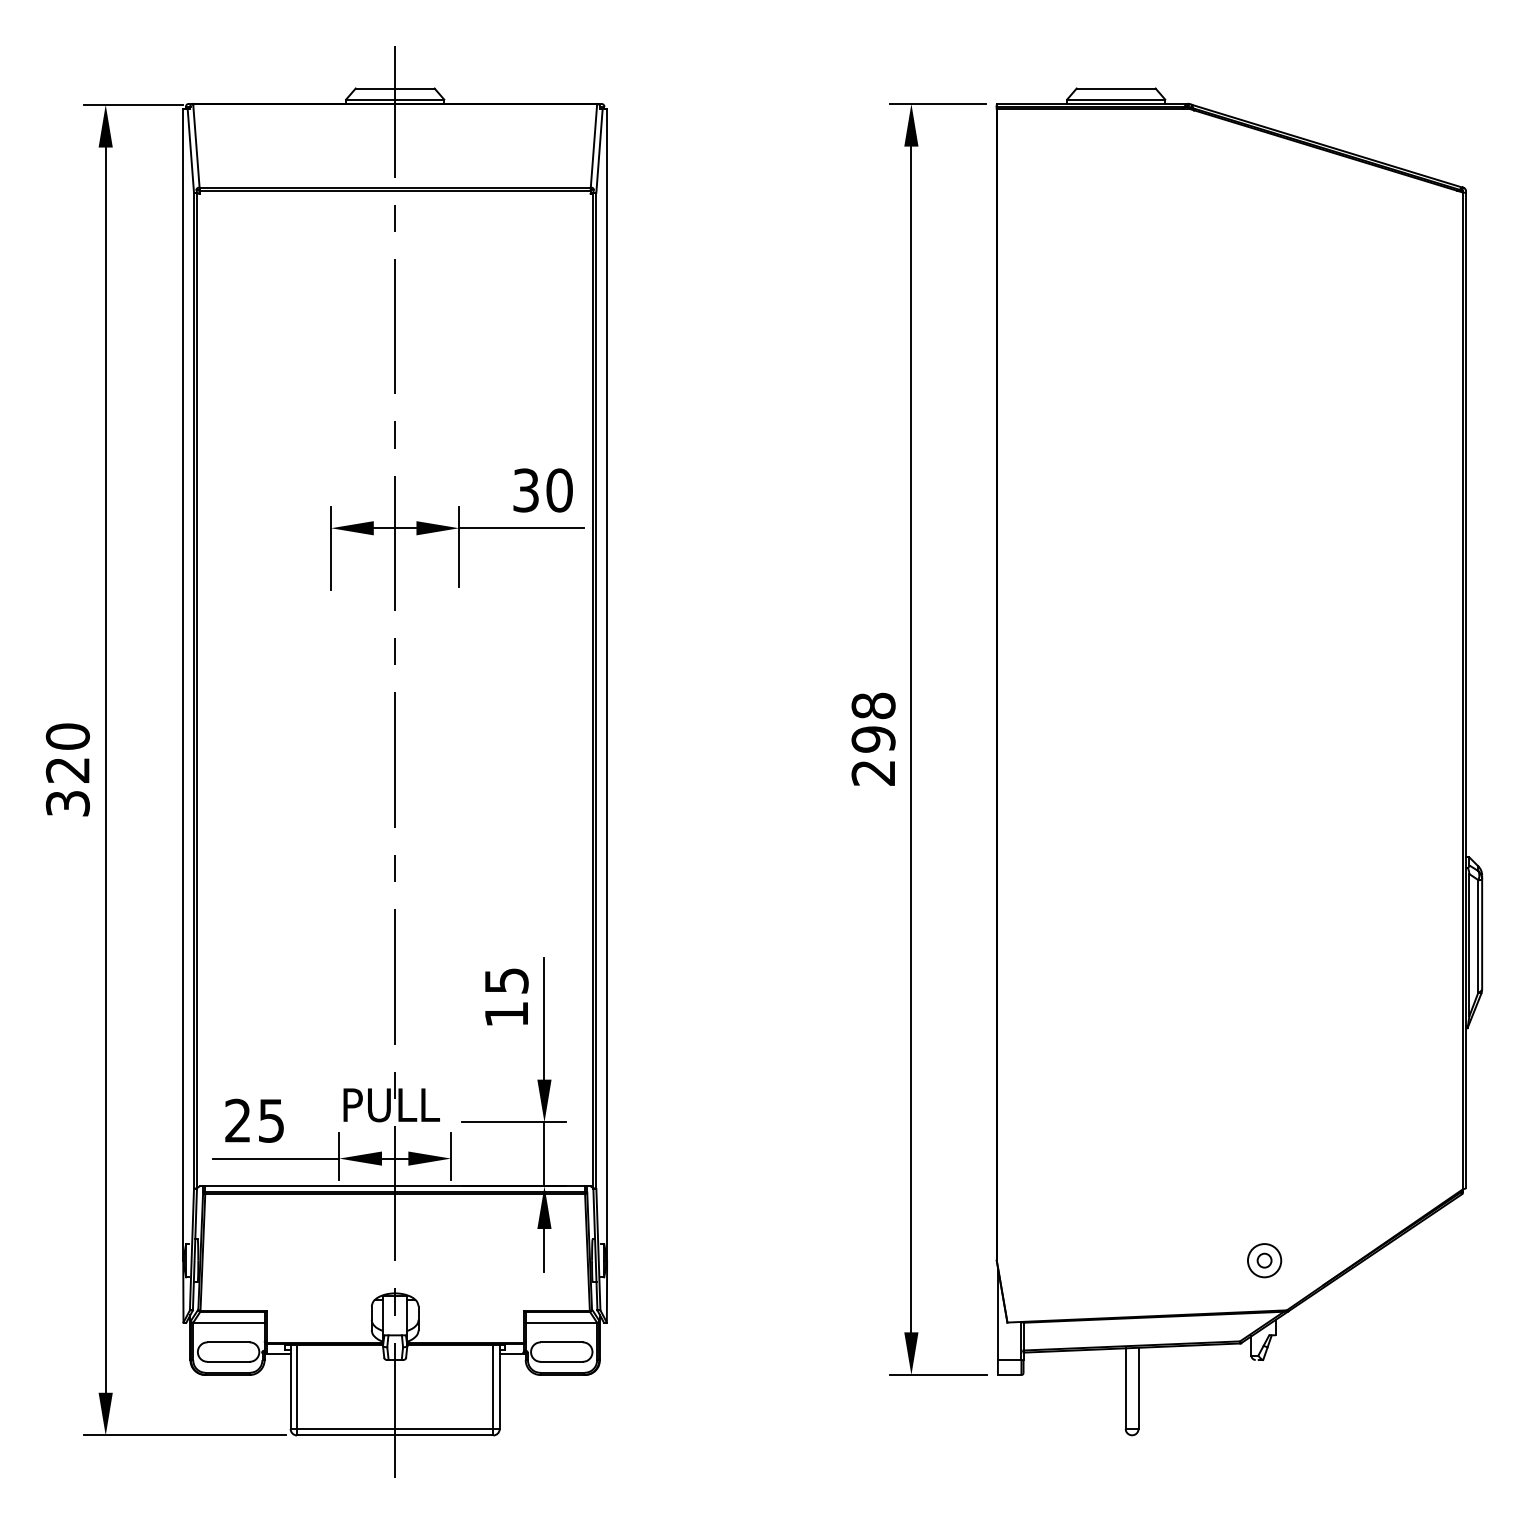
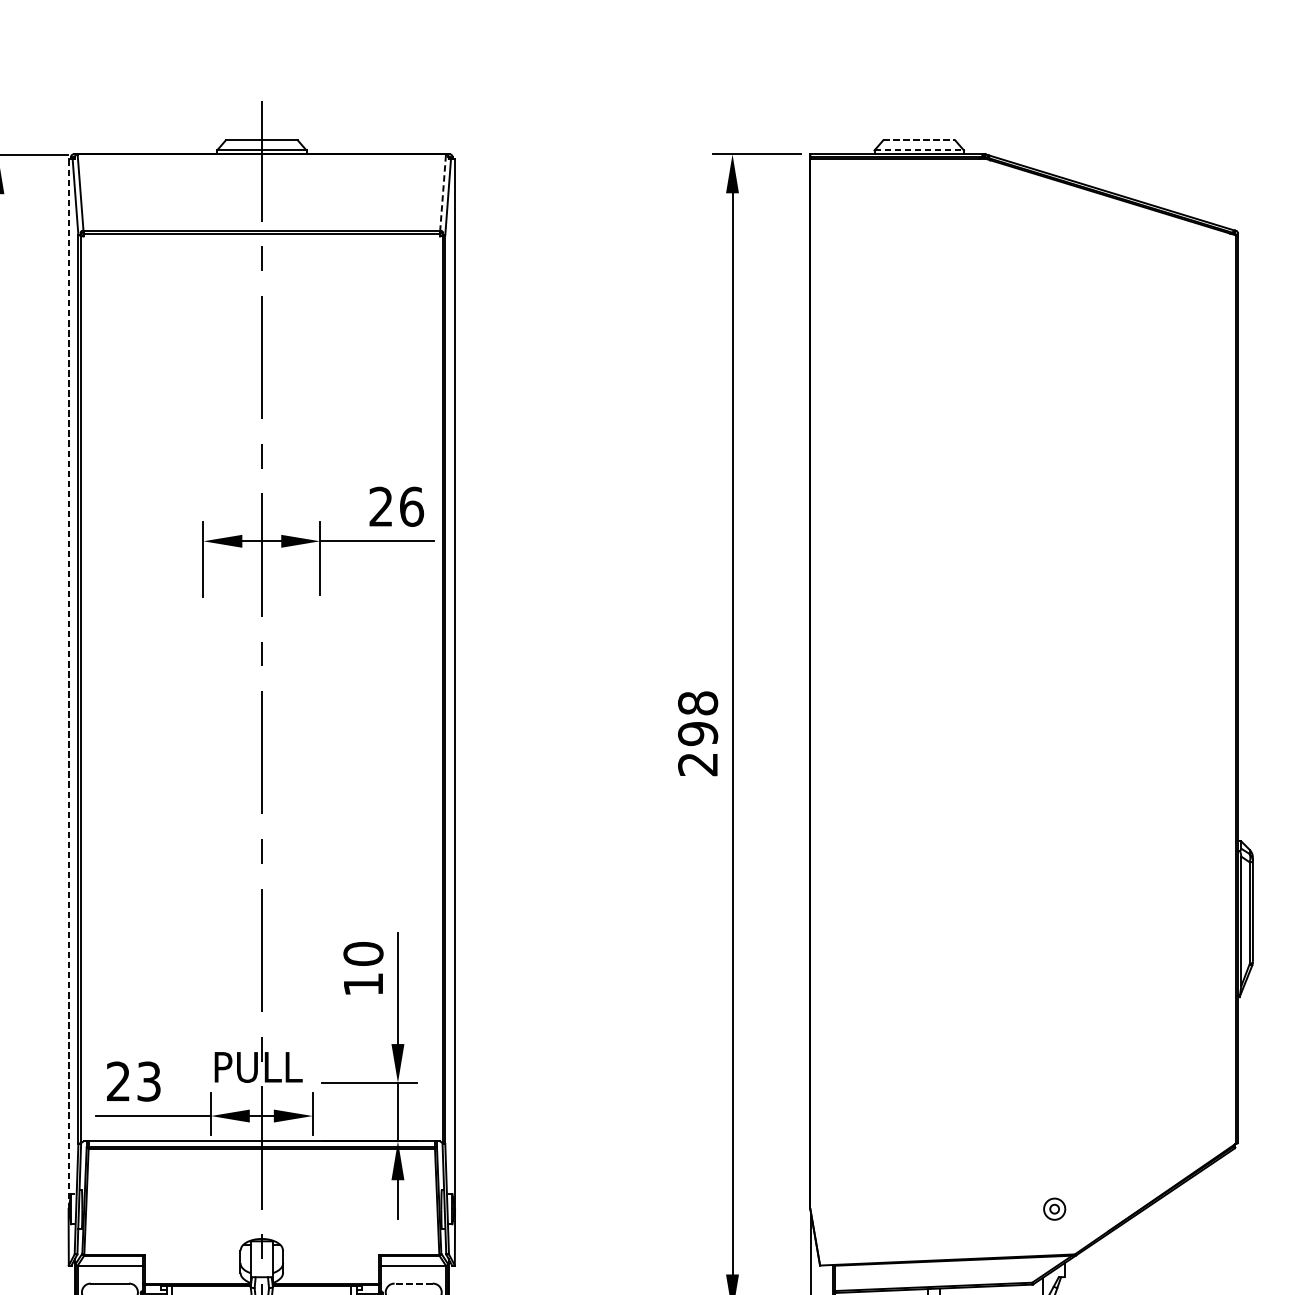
line: (1116, 88) -> (919, 140), solid -> dashed
line: (1116, 99) -> (919, 150), solid -> dashed
line: (593, 146) -> (442, 193), solid -> dashed
text: (543, 490) -> (397, 506), 30 -> 26
line: (183, 684) -> (68, 683), solid -> dashed
text: (506, 980) -> (363, 953), 15 -> 10
text: (271, 1120) -> (149, 1081), 25 -> 23
part: (1264, 1260) -> (1054, 1208), size x0.7
line: (561, 1342) -> (413, 1283), solid -> dashed

